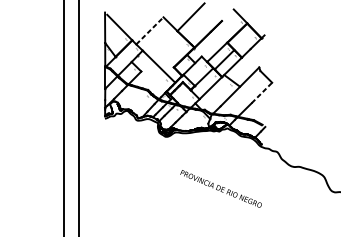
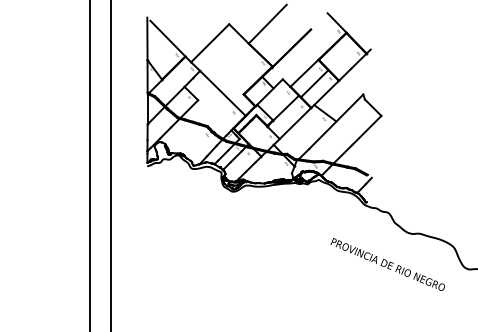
line: (150, 31) -> (210, 43), dashed -> solid
line: (262, 92) -> (367, 129), dashed -> solid
text: (220, 188) -> (387, 264), moved

